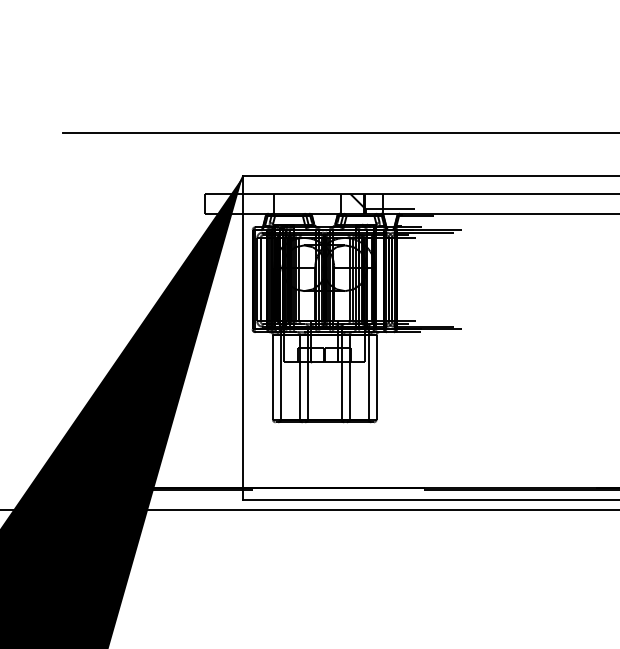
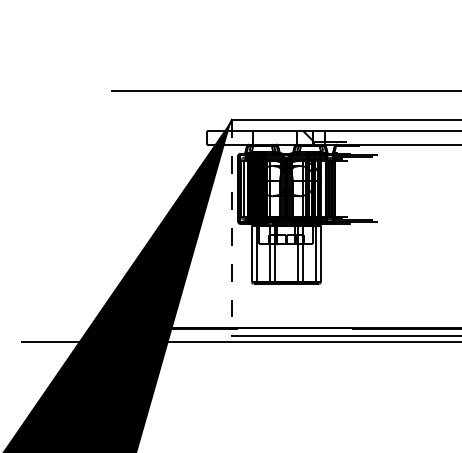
line: (242, 339) -> (231, 228), solid -> dashed

